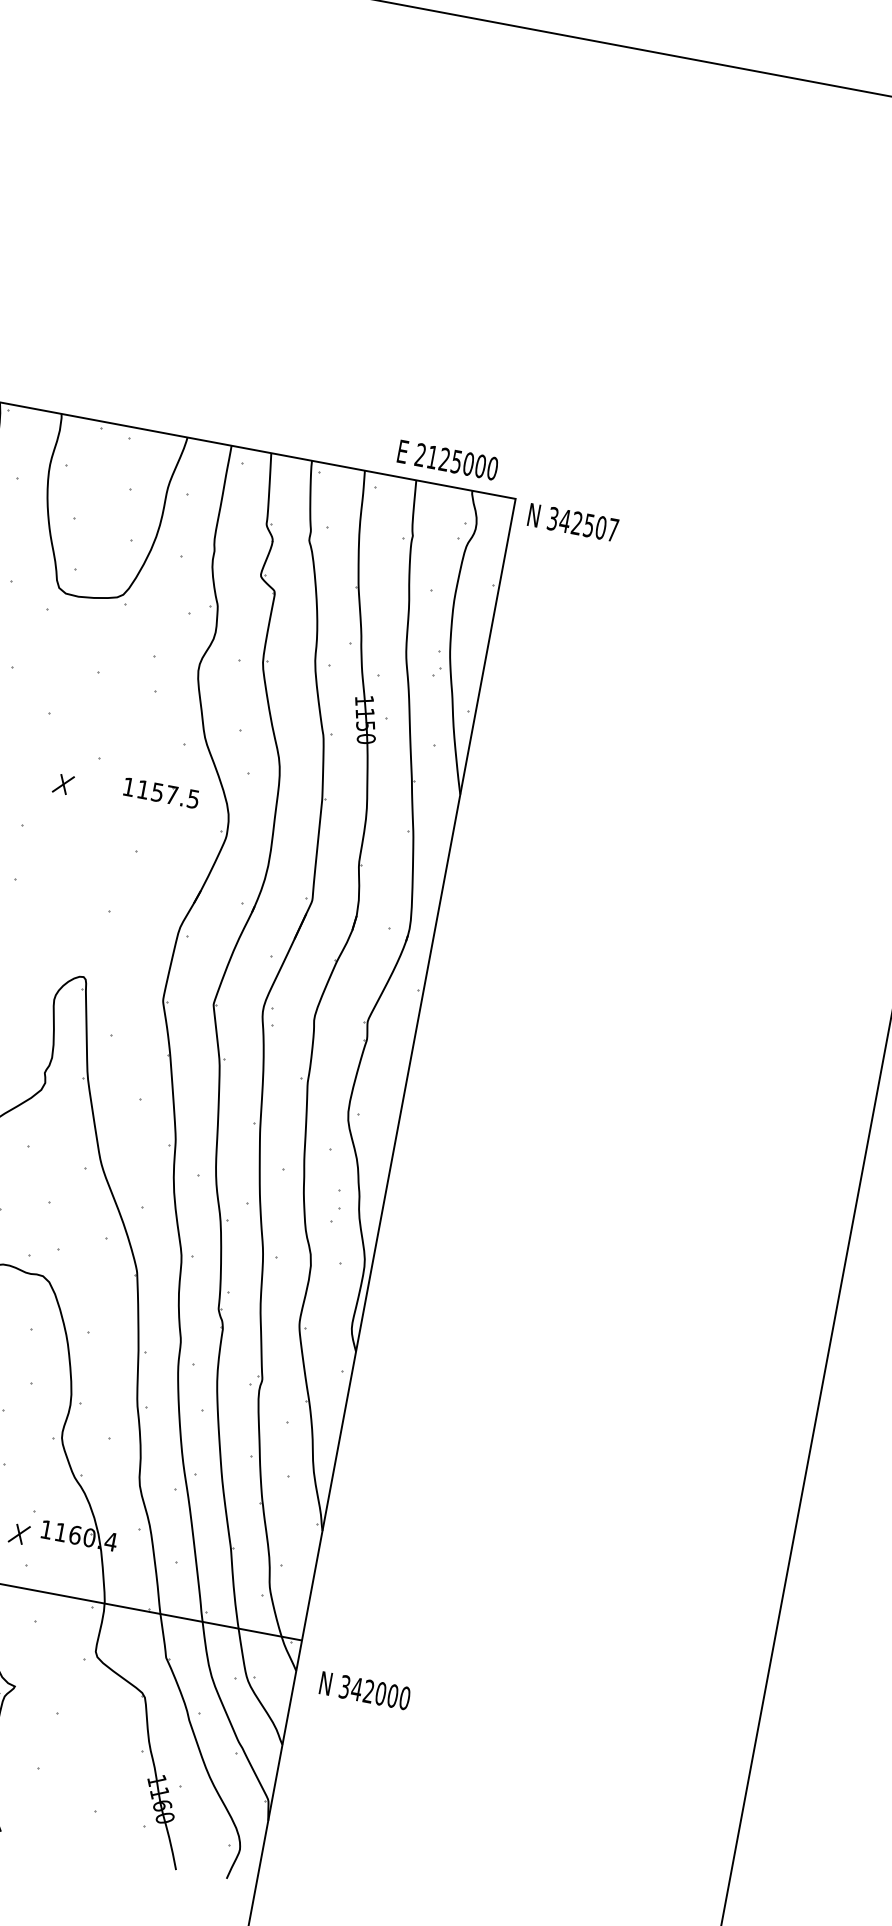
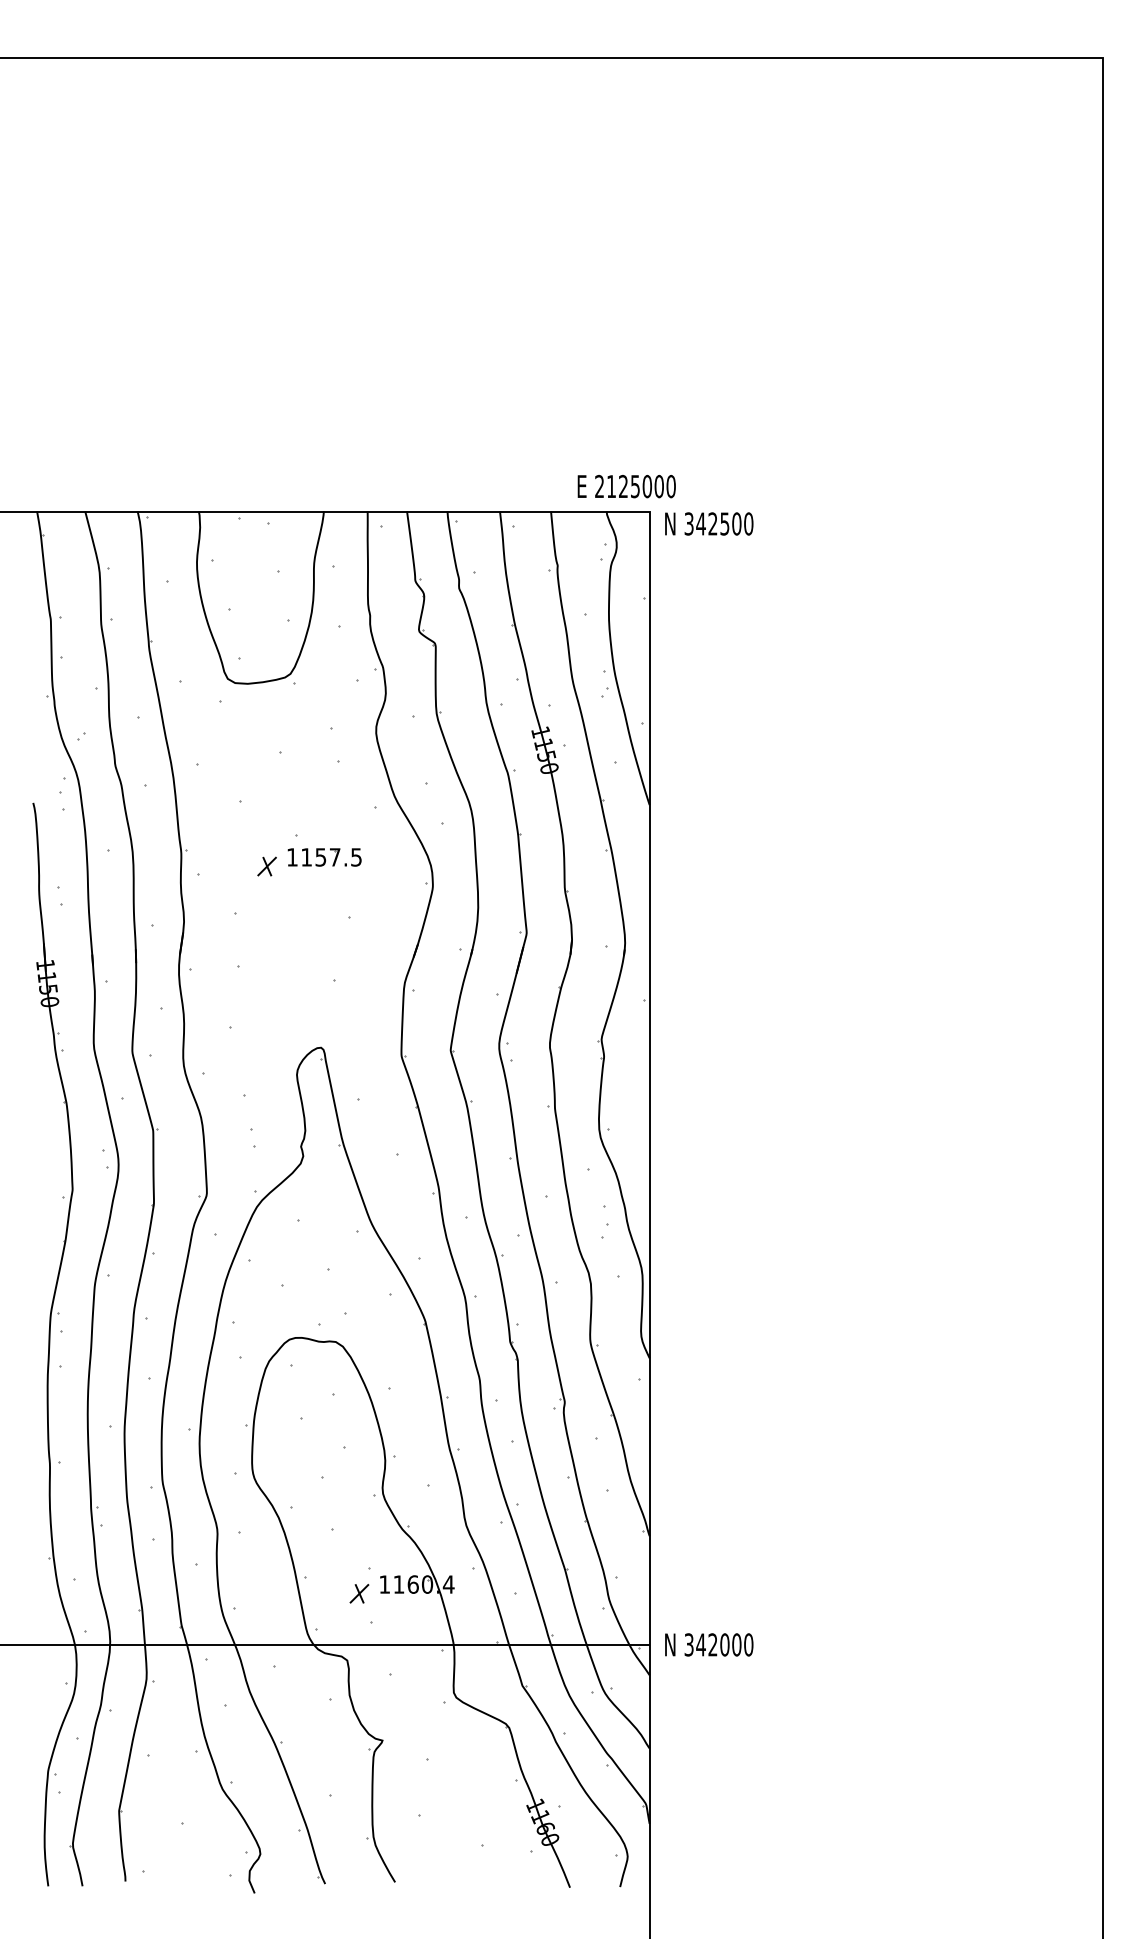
text: (447, 460) -> (626, 486), moved
text: (612, 529) -> (748, 523), 342507 -> 342500
part: (161, 793) -> (324, 857), moved
text: (365, 1690) -> (709, 1644), moved

